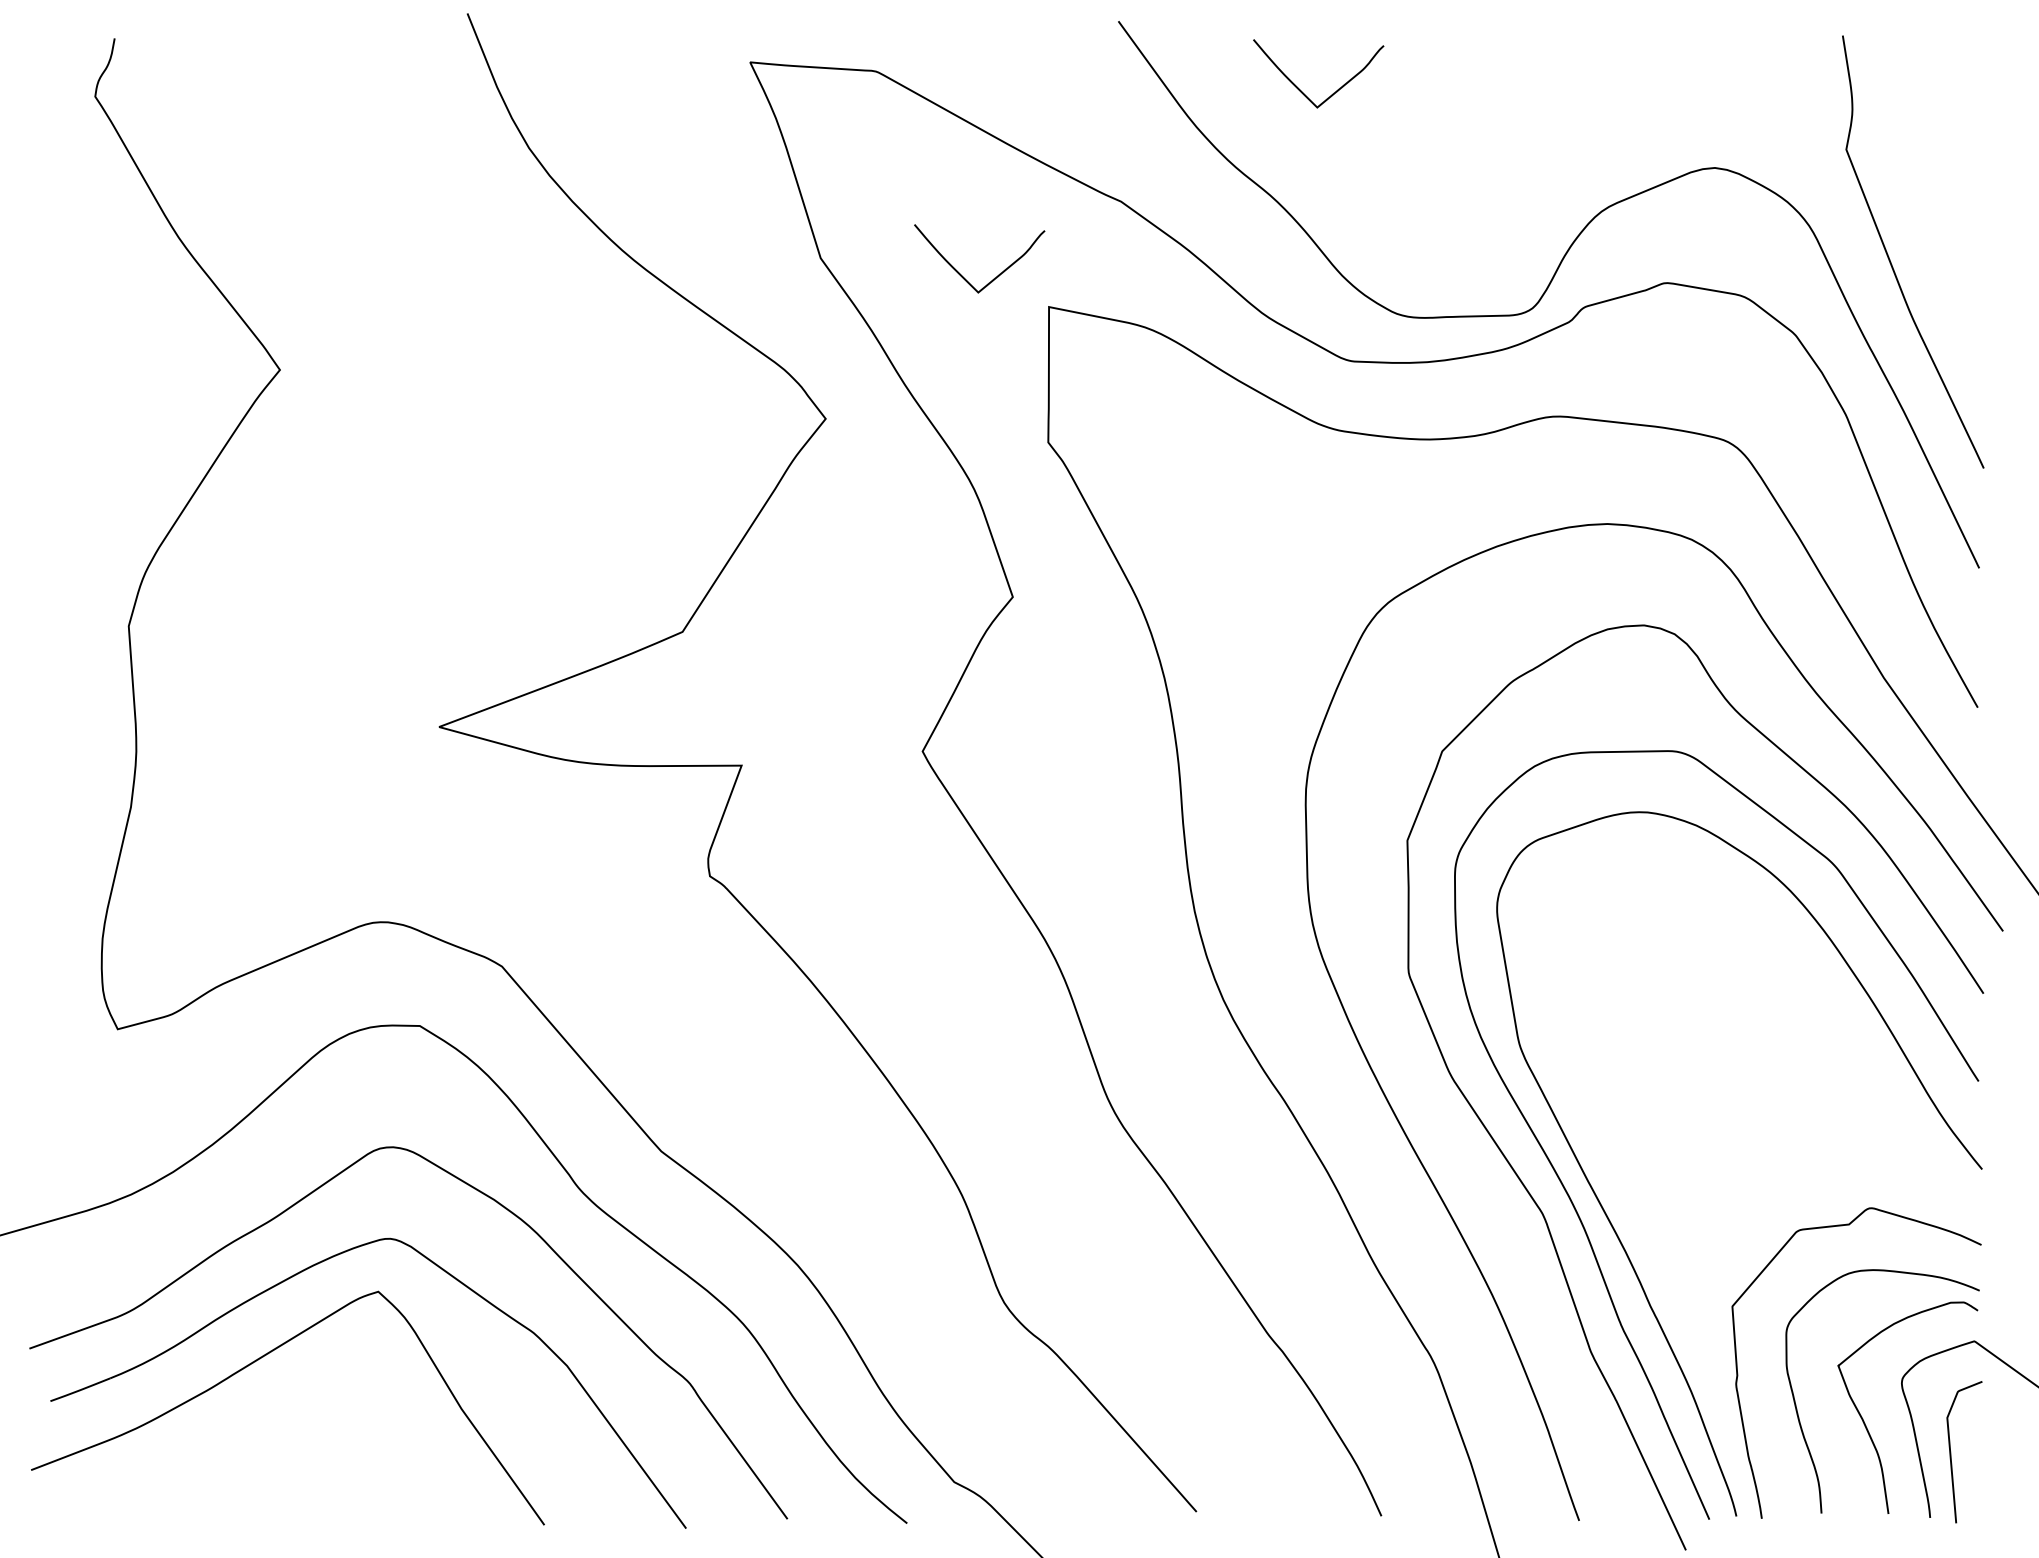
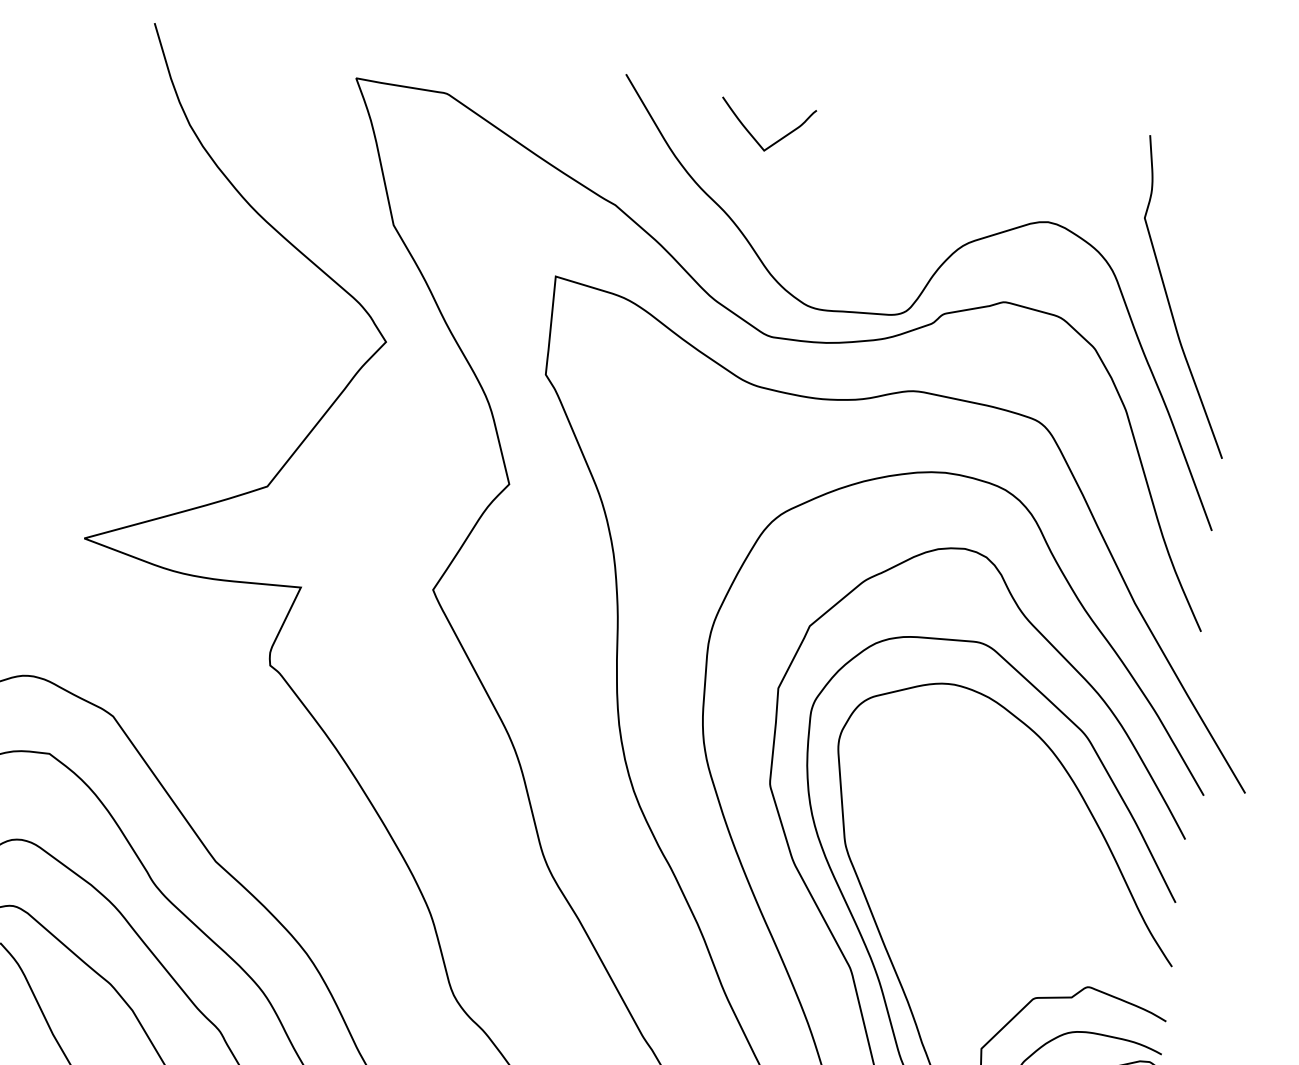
curve: (962, 275) -> (495, 247), removed

